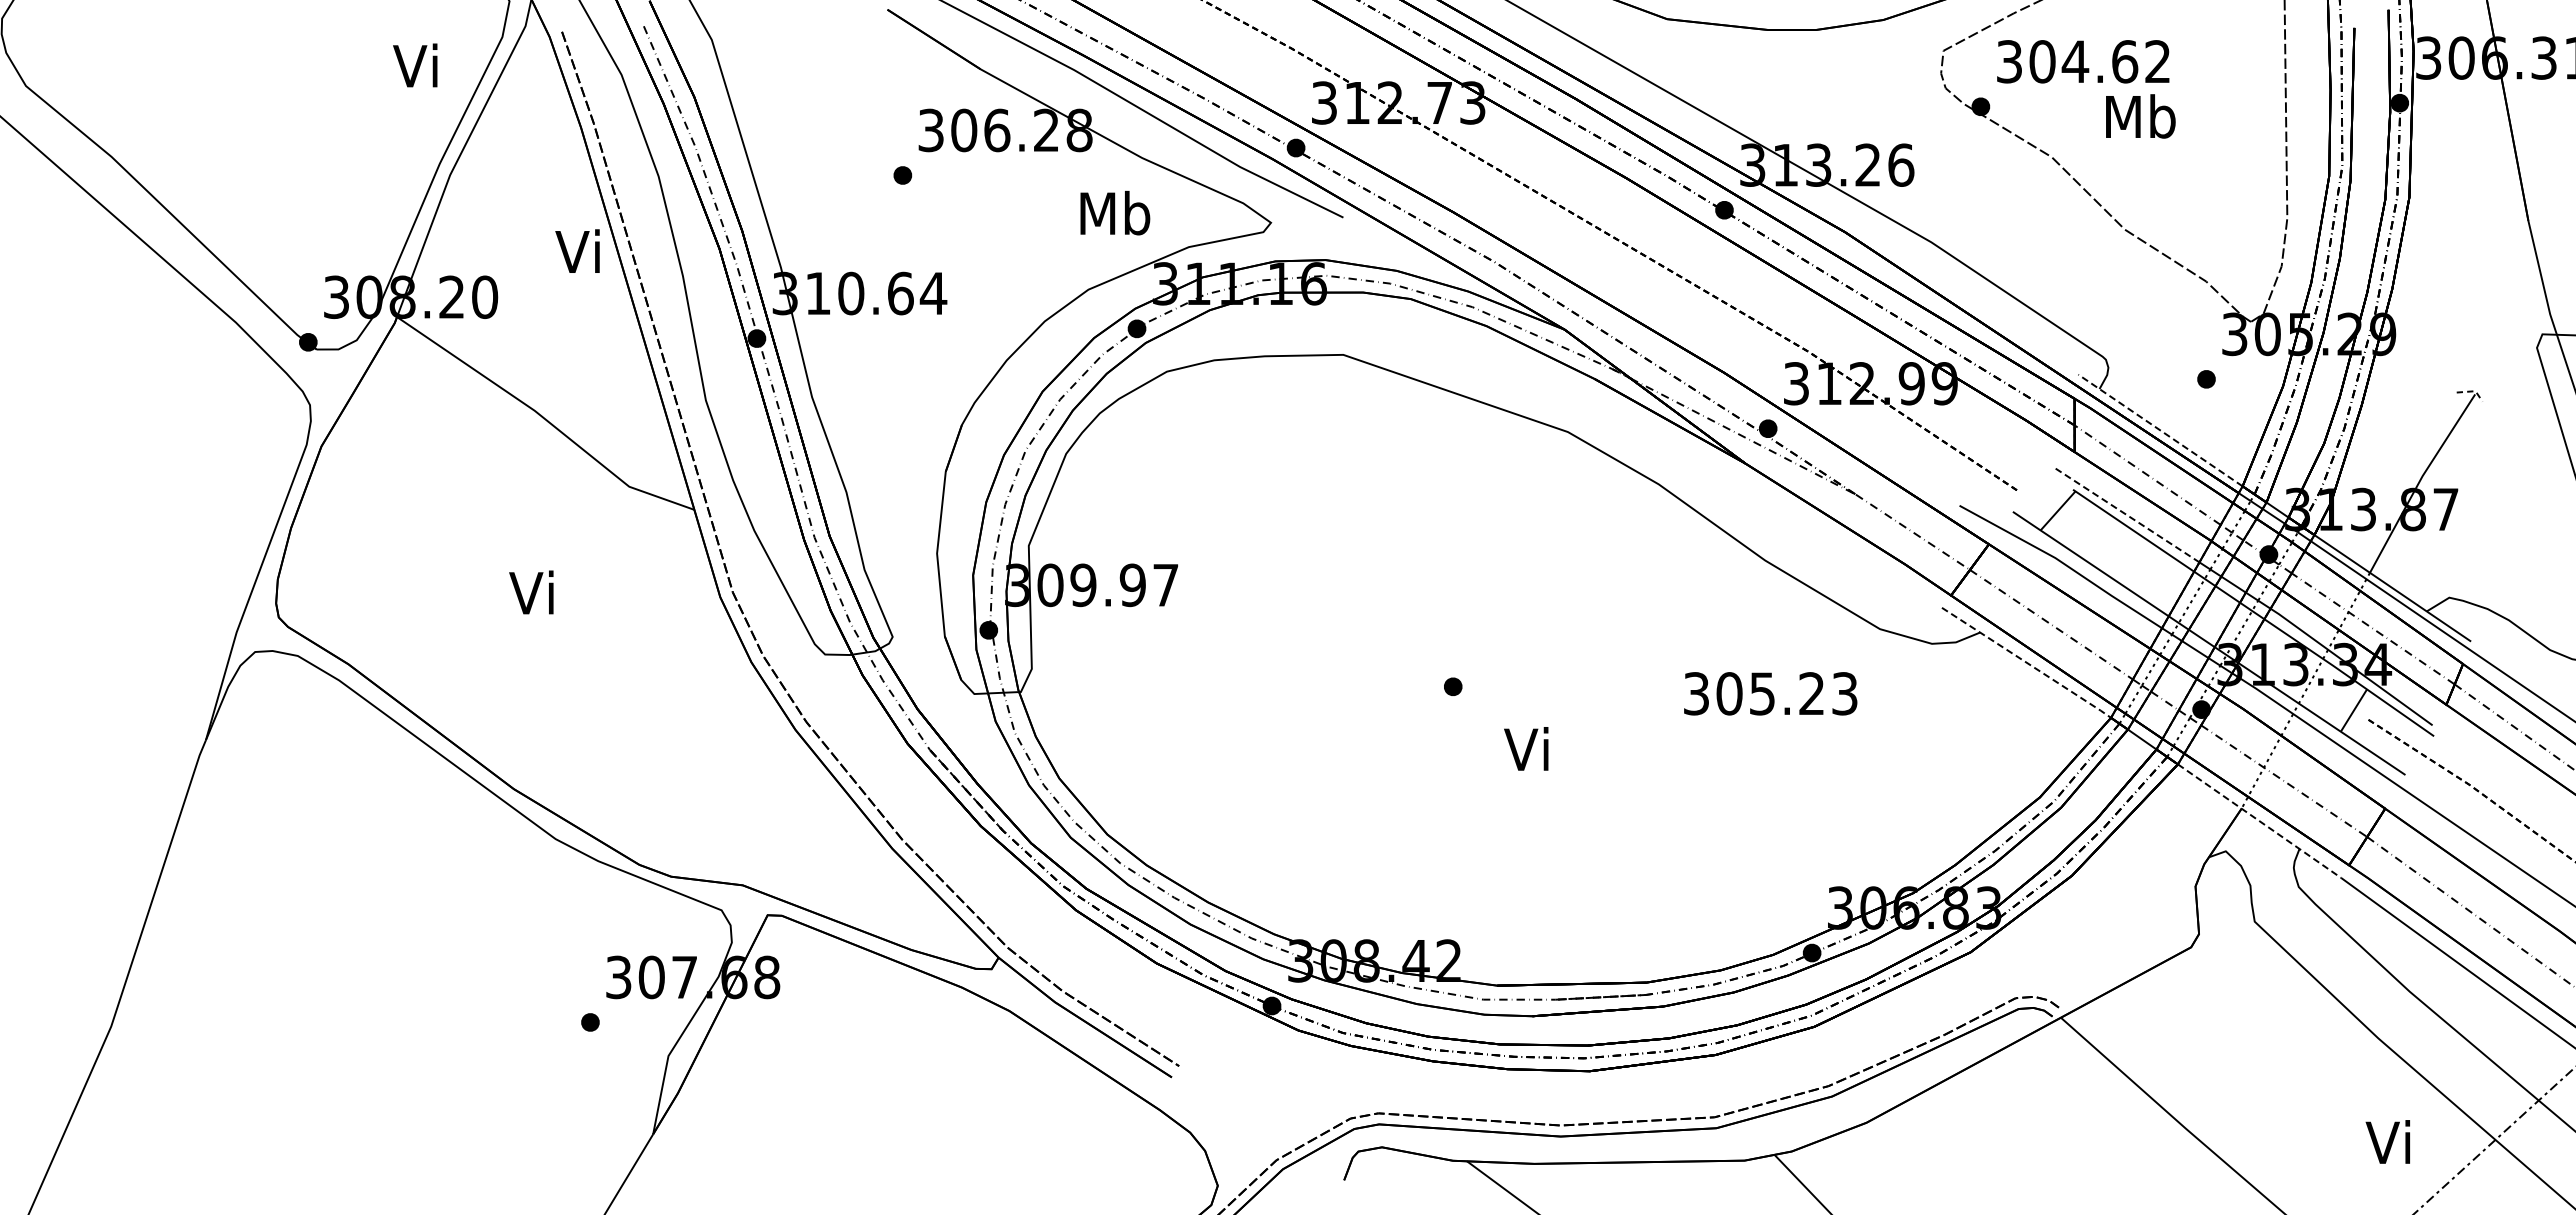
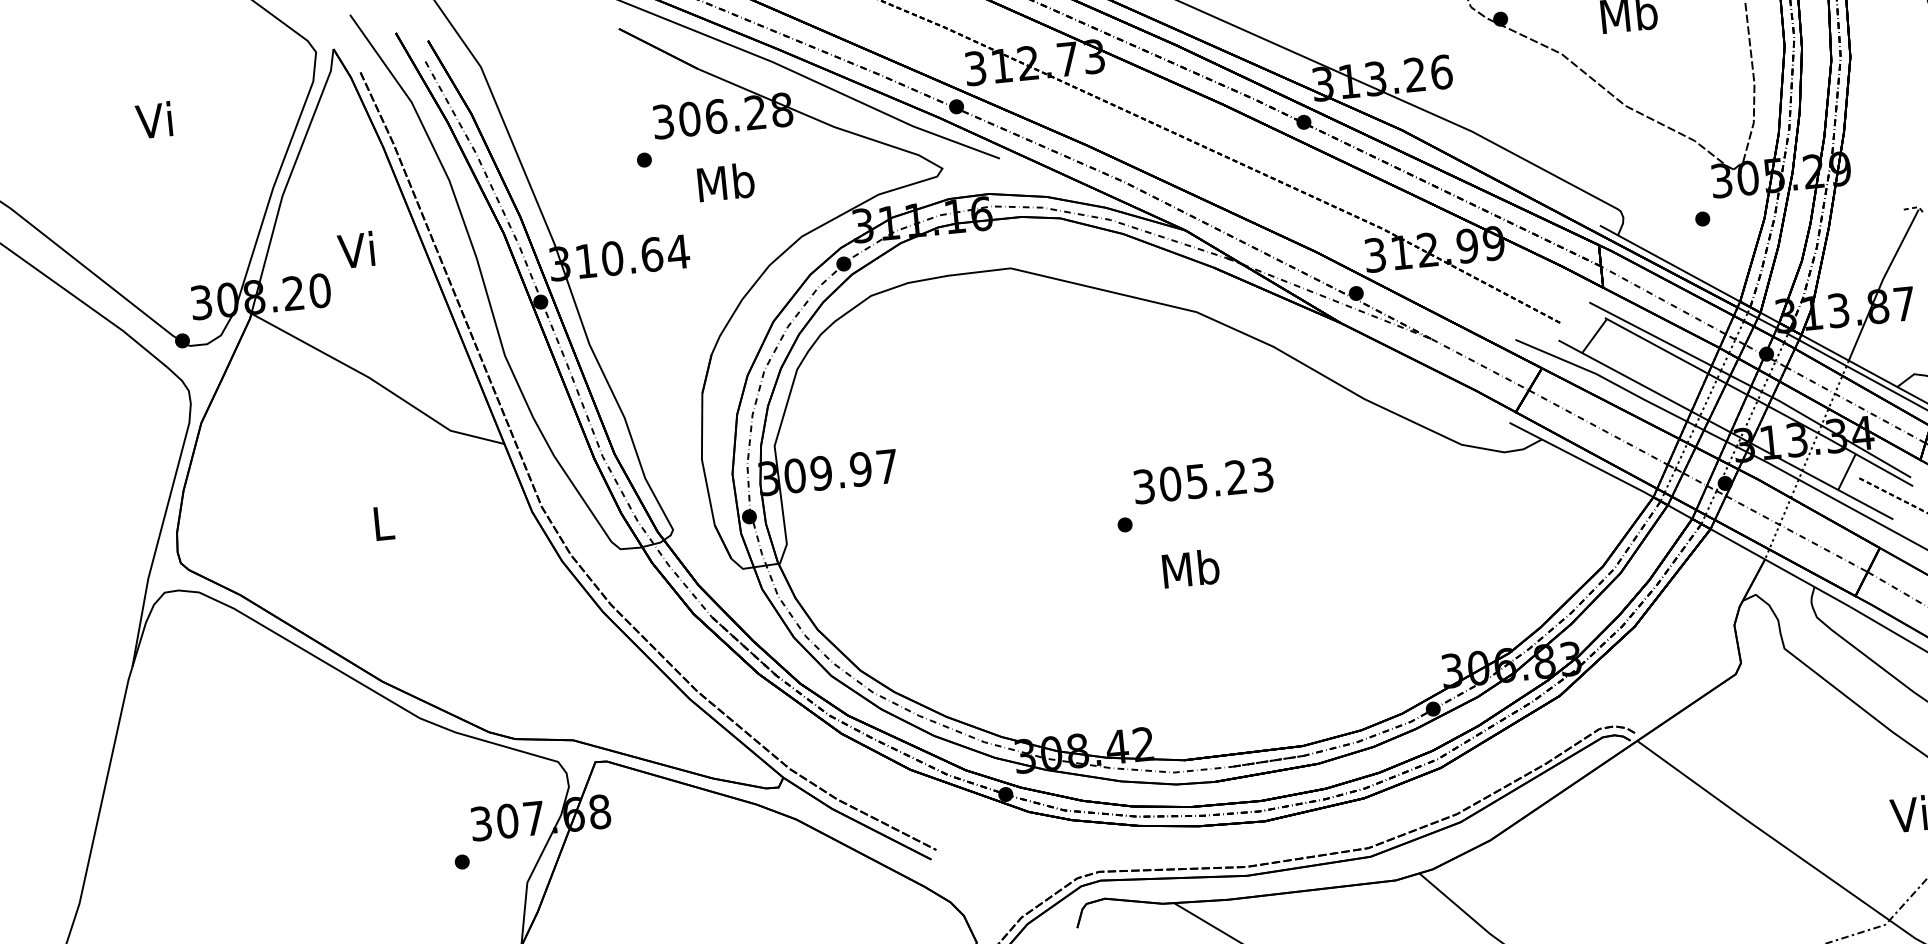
text: (415, 65) -> (154, 120), moved
text: (1115, 213) -> (726, 182), moved
text: (577, 250) -> (355, 249), moved
line: (2160, 430) -> (1670, 263), dashed -> solid
line: (2127, 515) -> (1650, 334), dashed -> solid
text: (531, 592) -> (380, 523), Vi -> L
line: (2027, 663) -> (1582, 460), dashed -> solid
text: (1770, 693) -> (1203, 480), moved
text: (1529, 749) -> (1191, 568), Vi -> Mb
line: (2260, 821) -> (1781, 568), dashed -> solid

